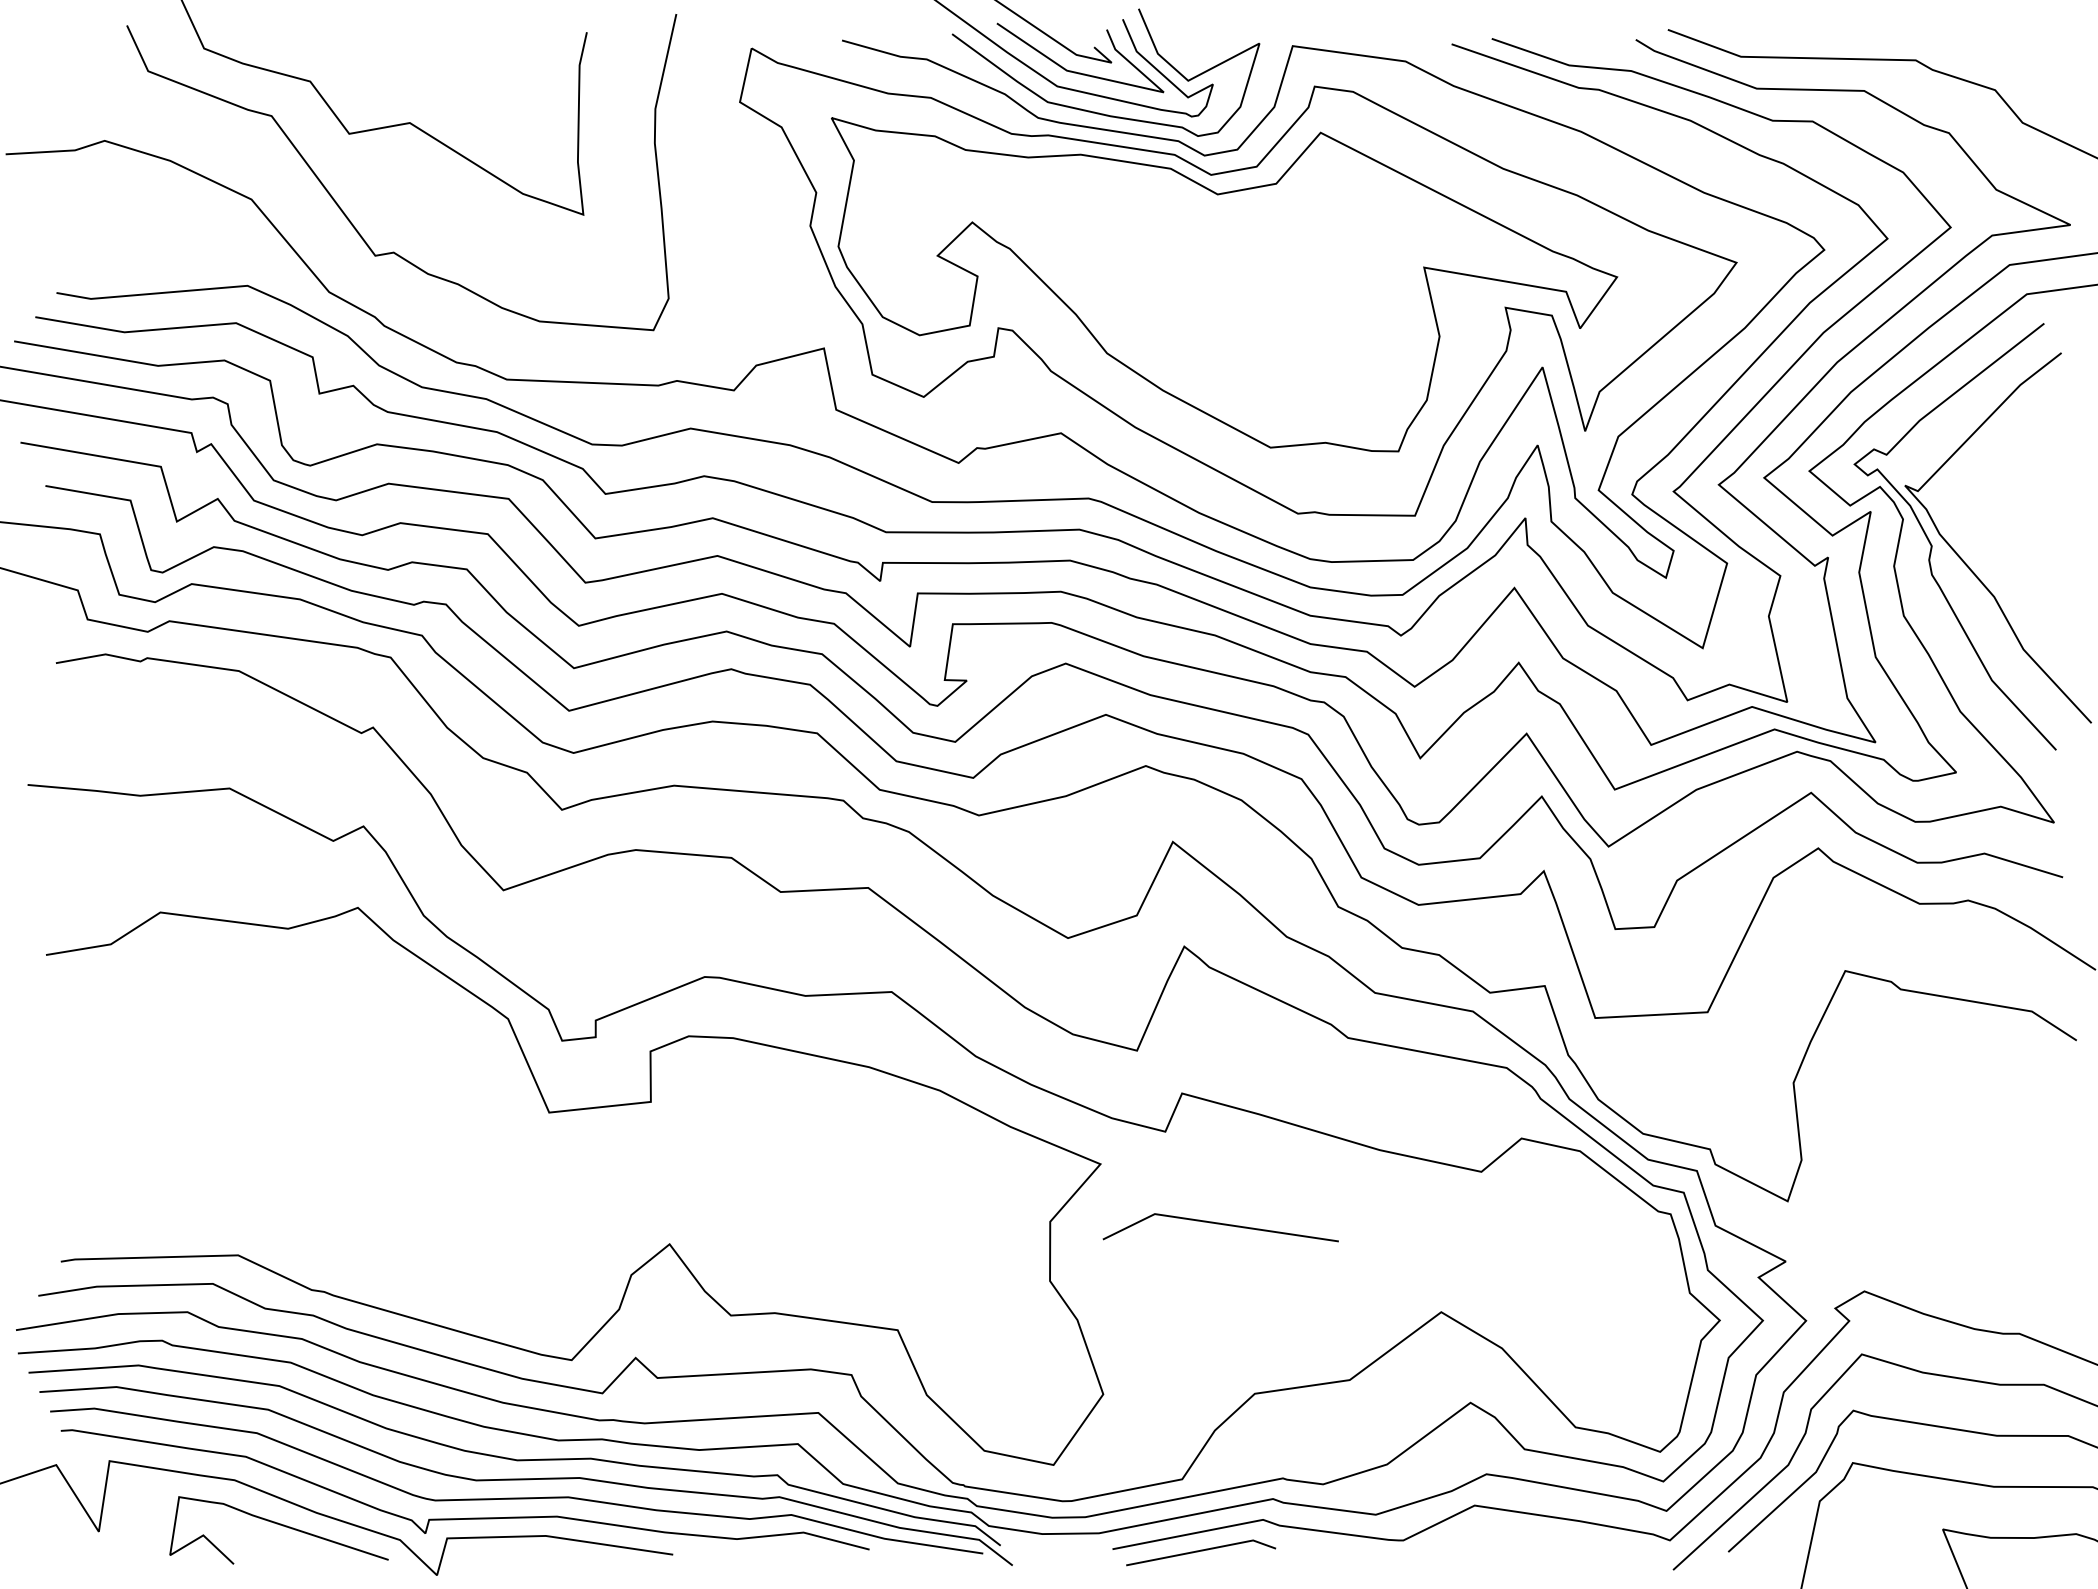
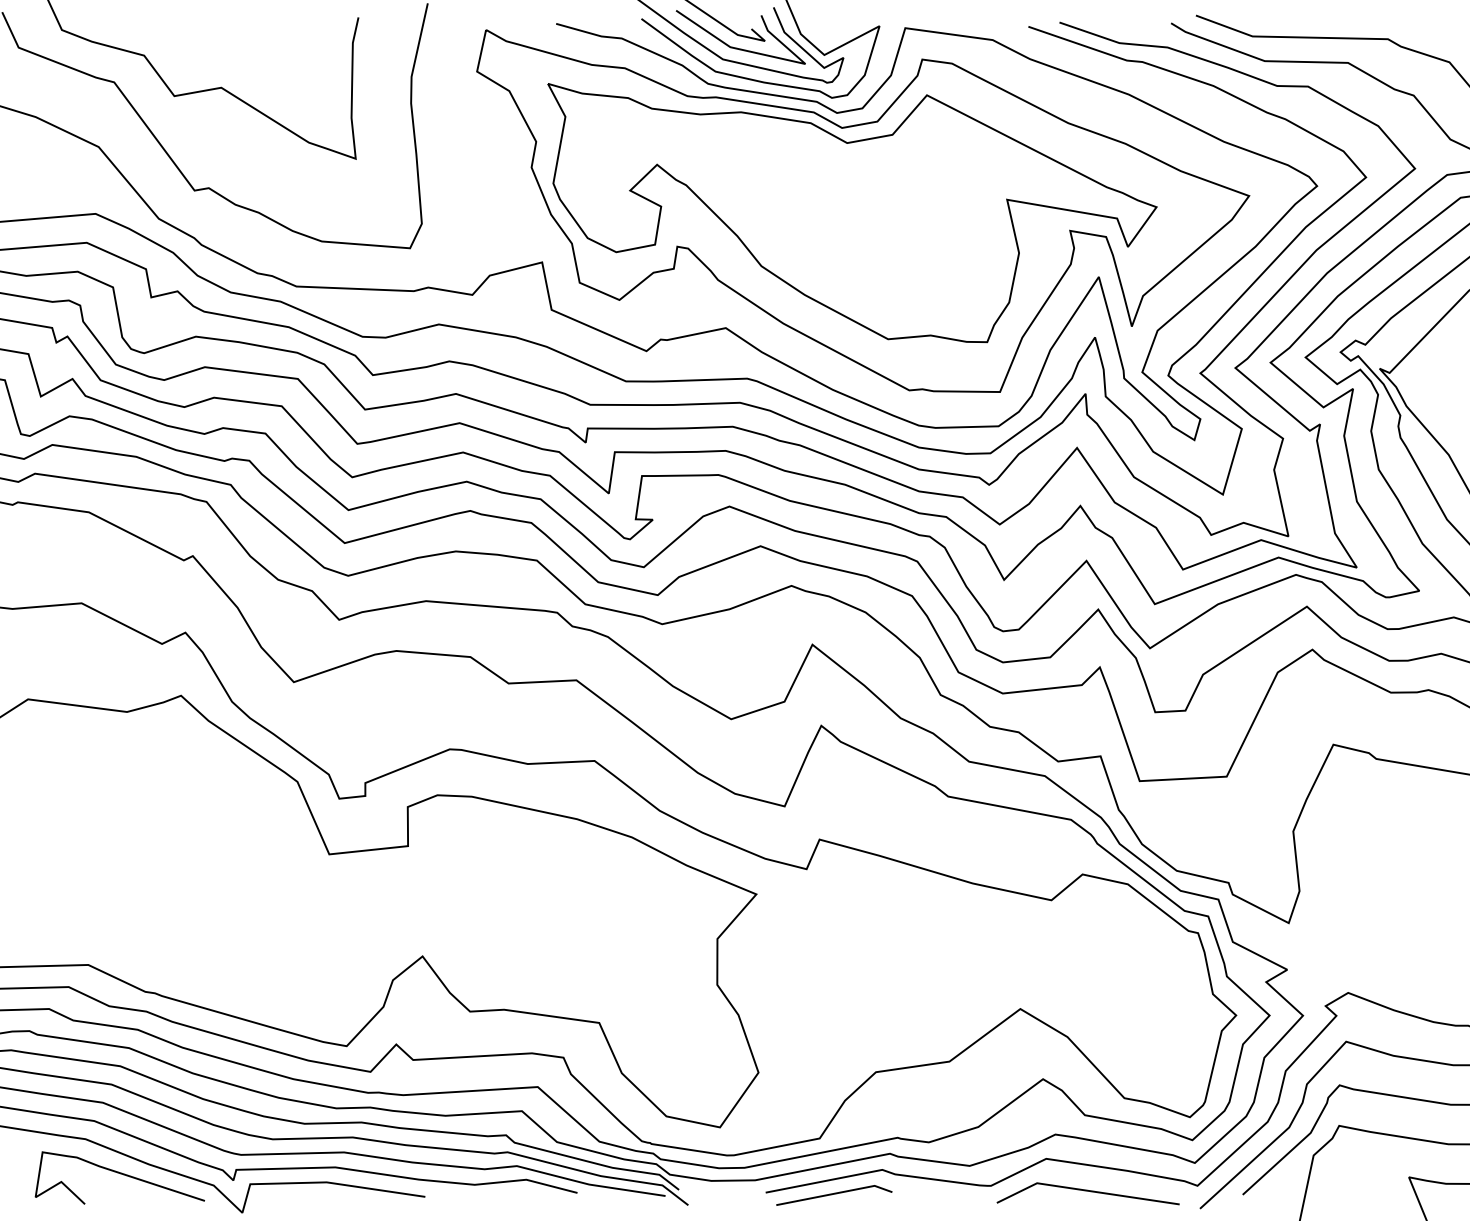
line: (1220, 1224) -> (1087, 1191), moved

